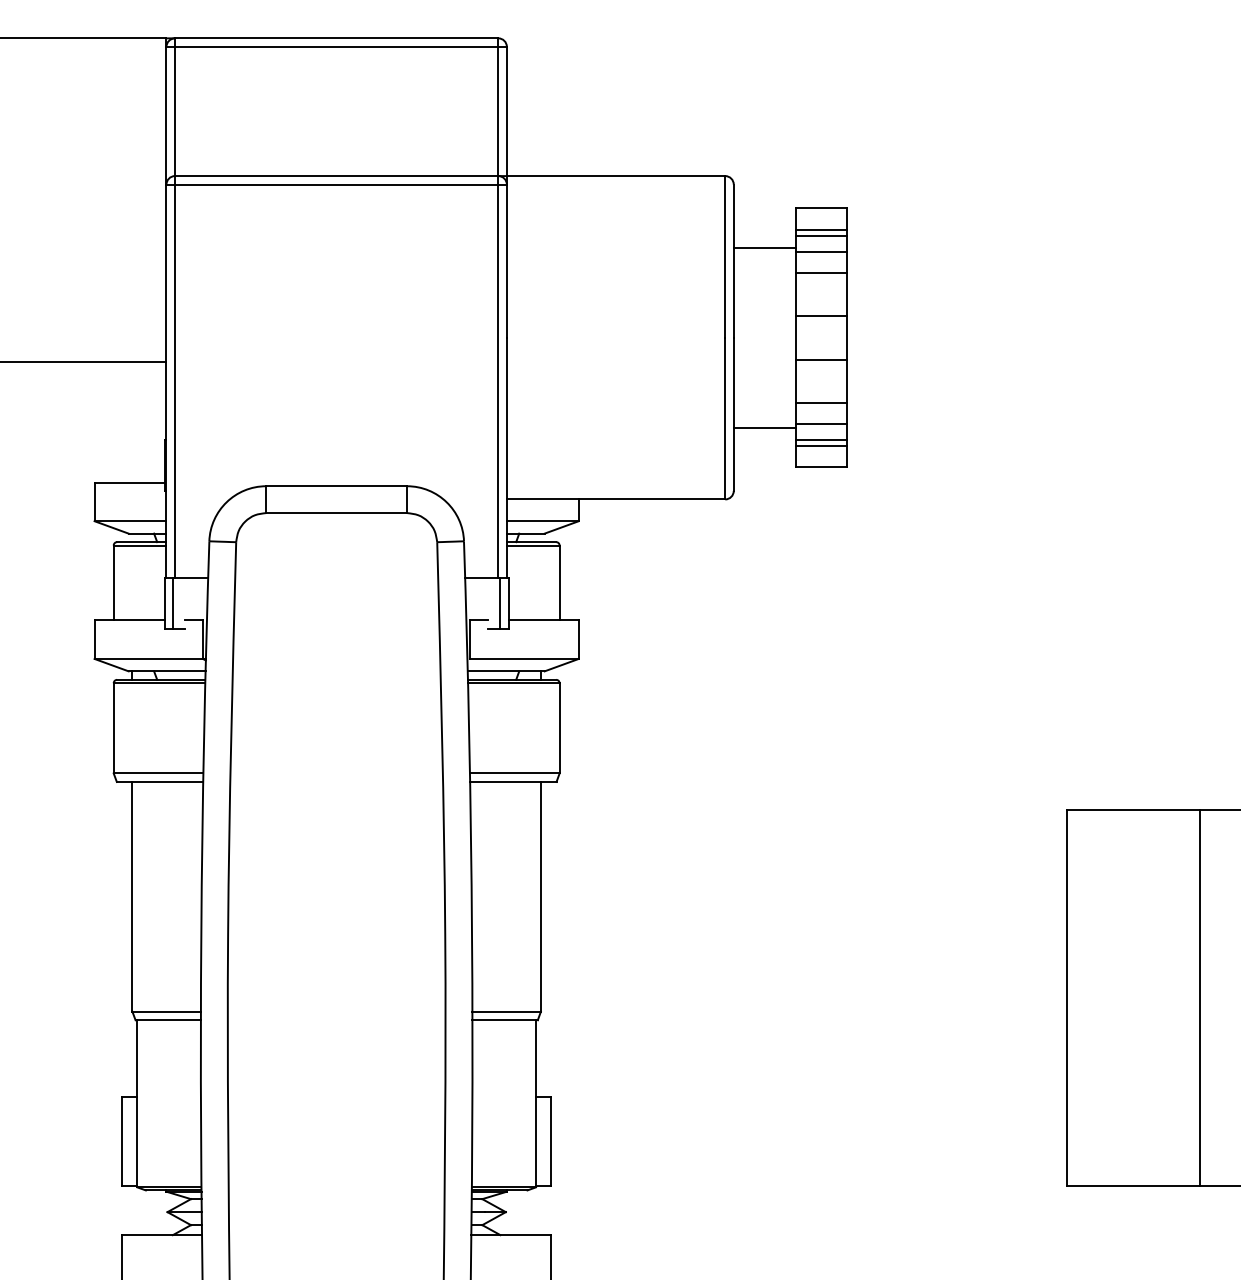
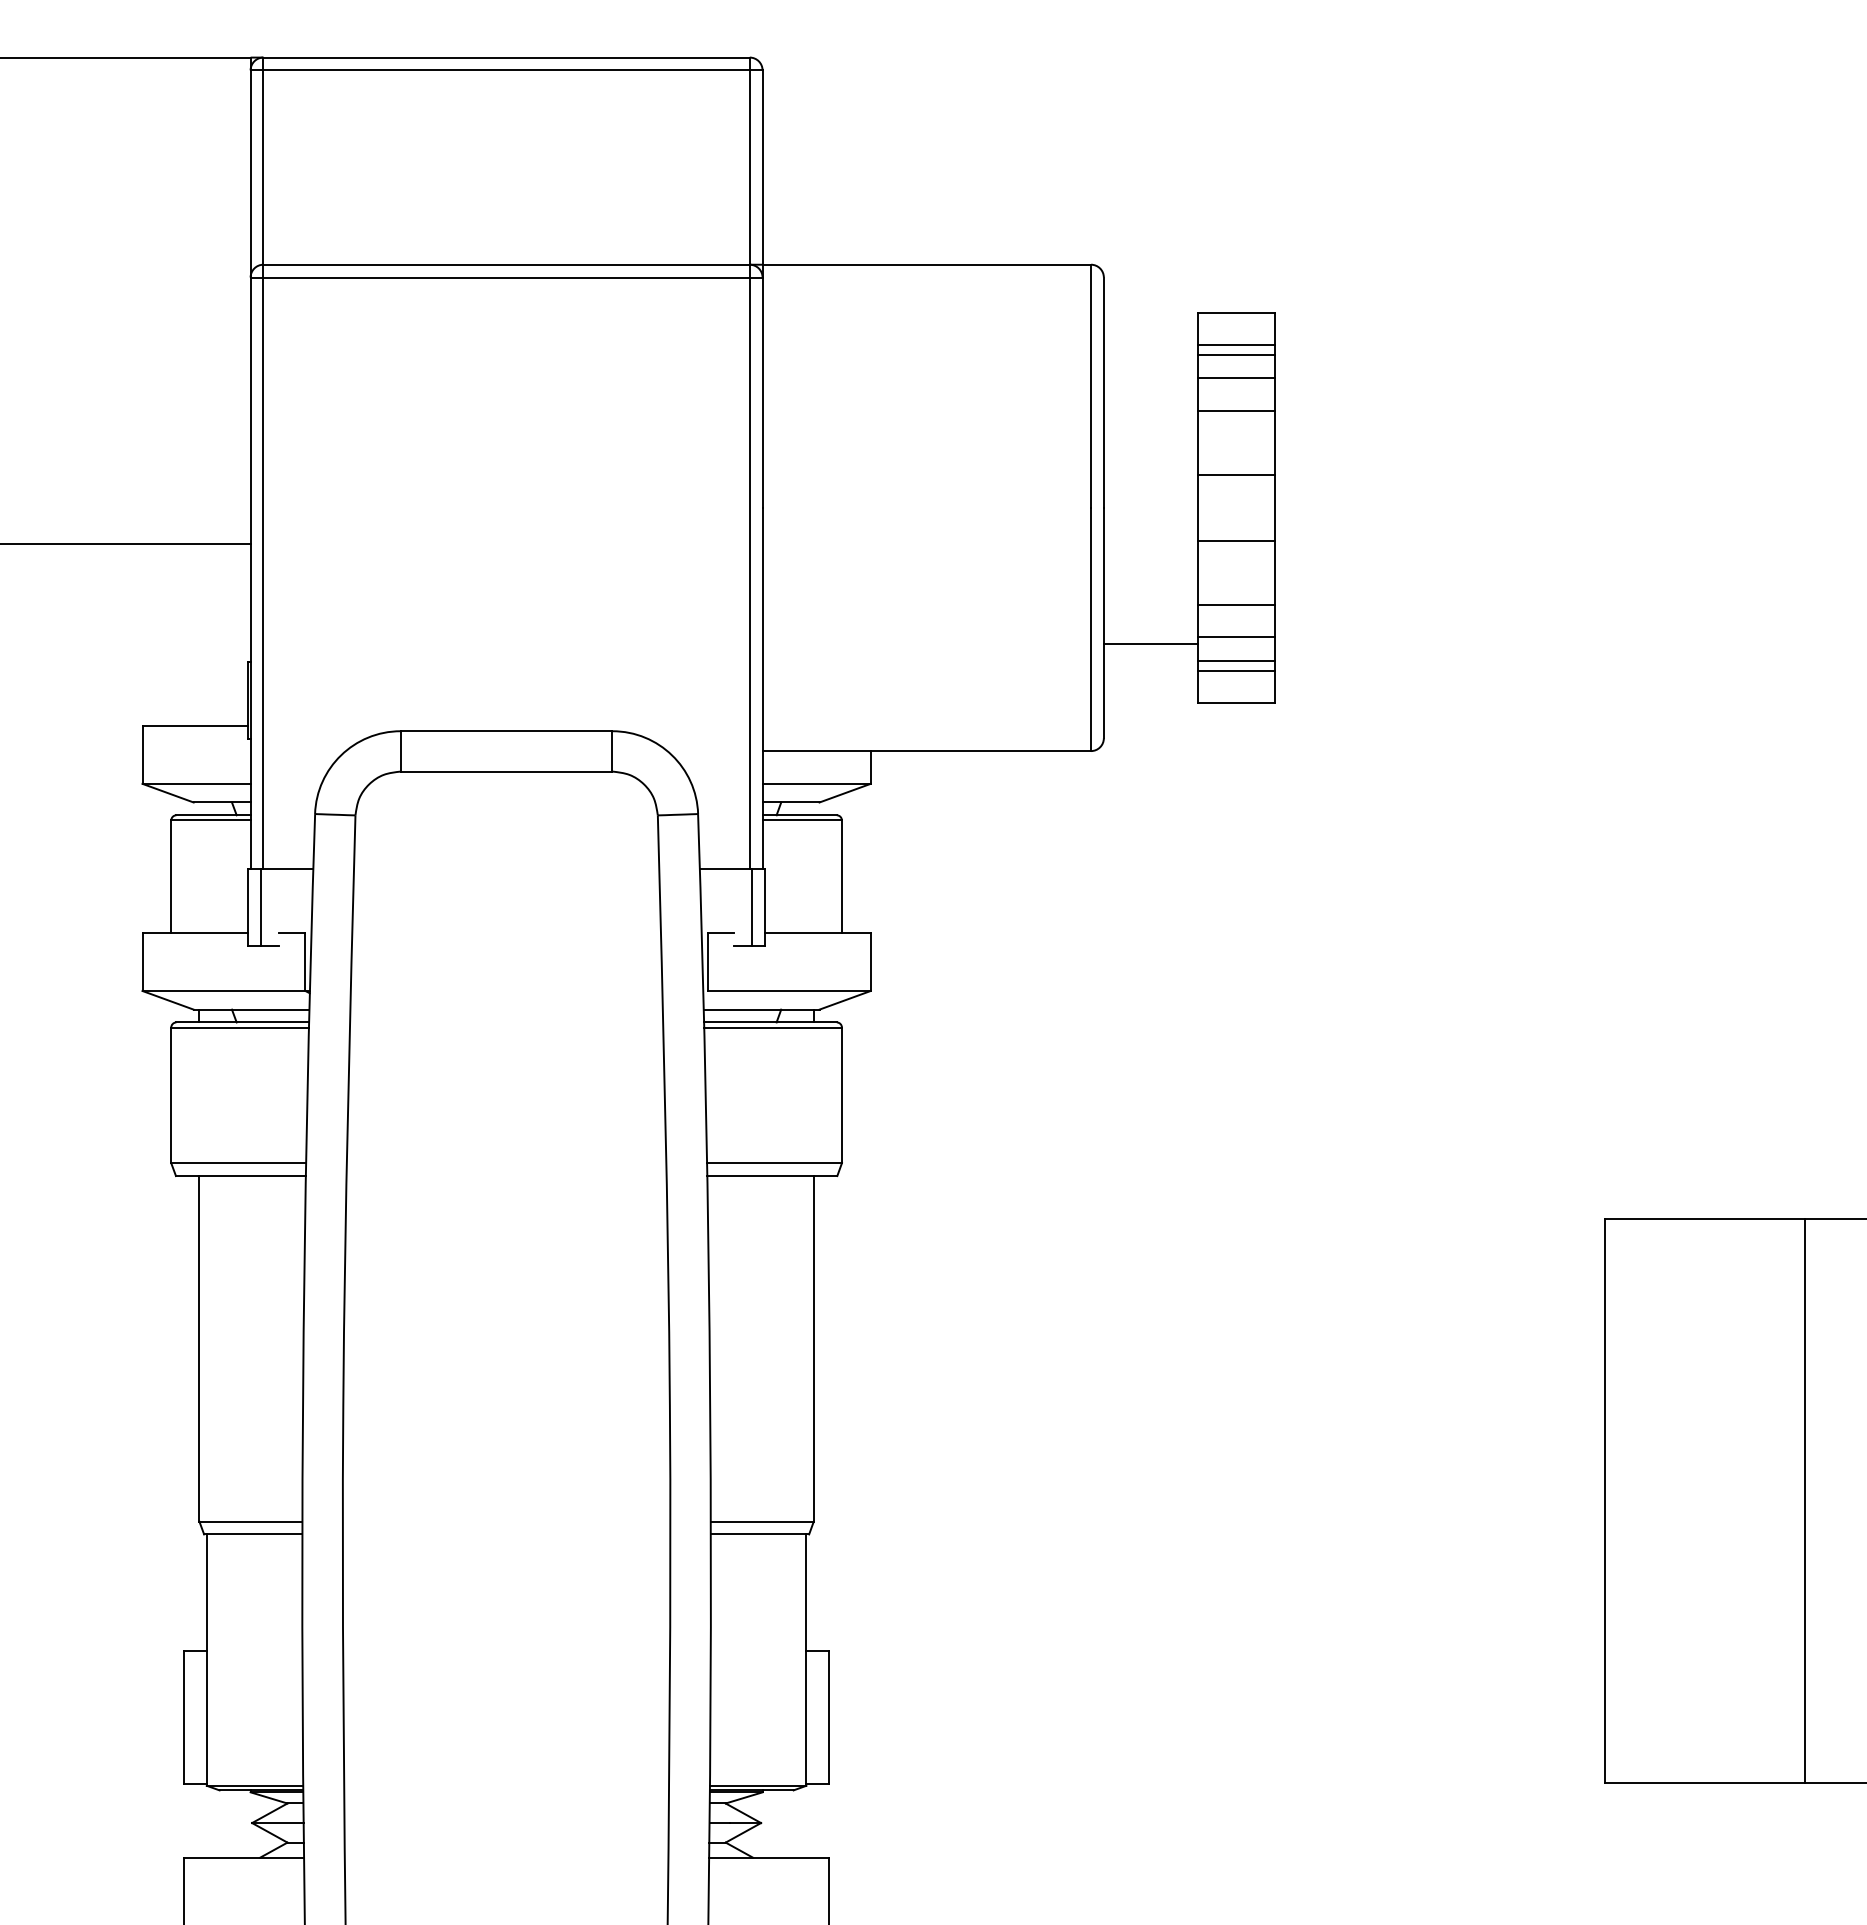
line: (764, 247) -> (1150, 372), removed

